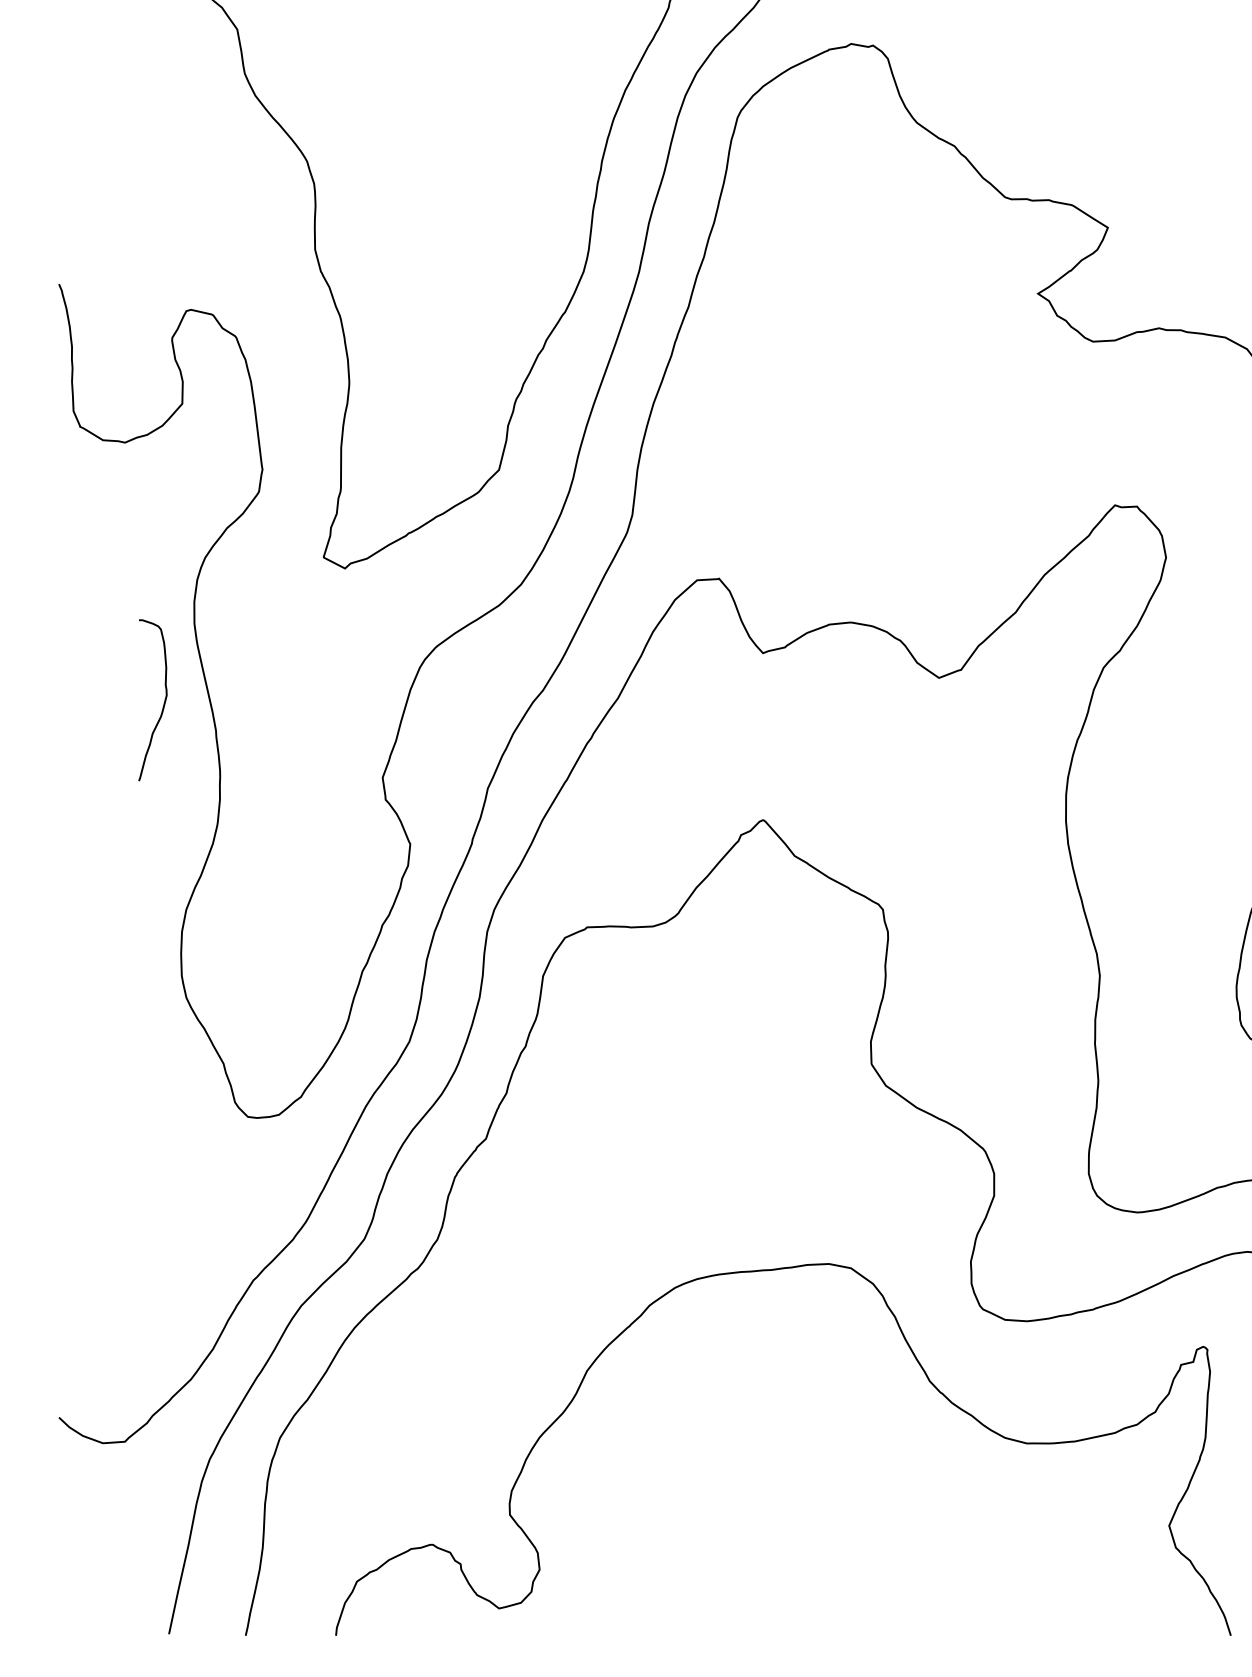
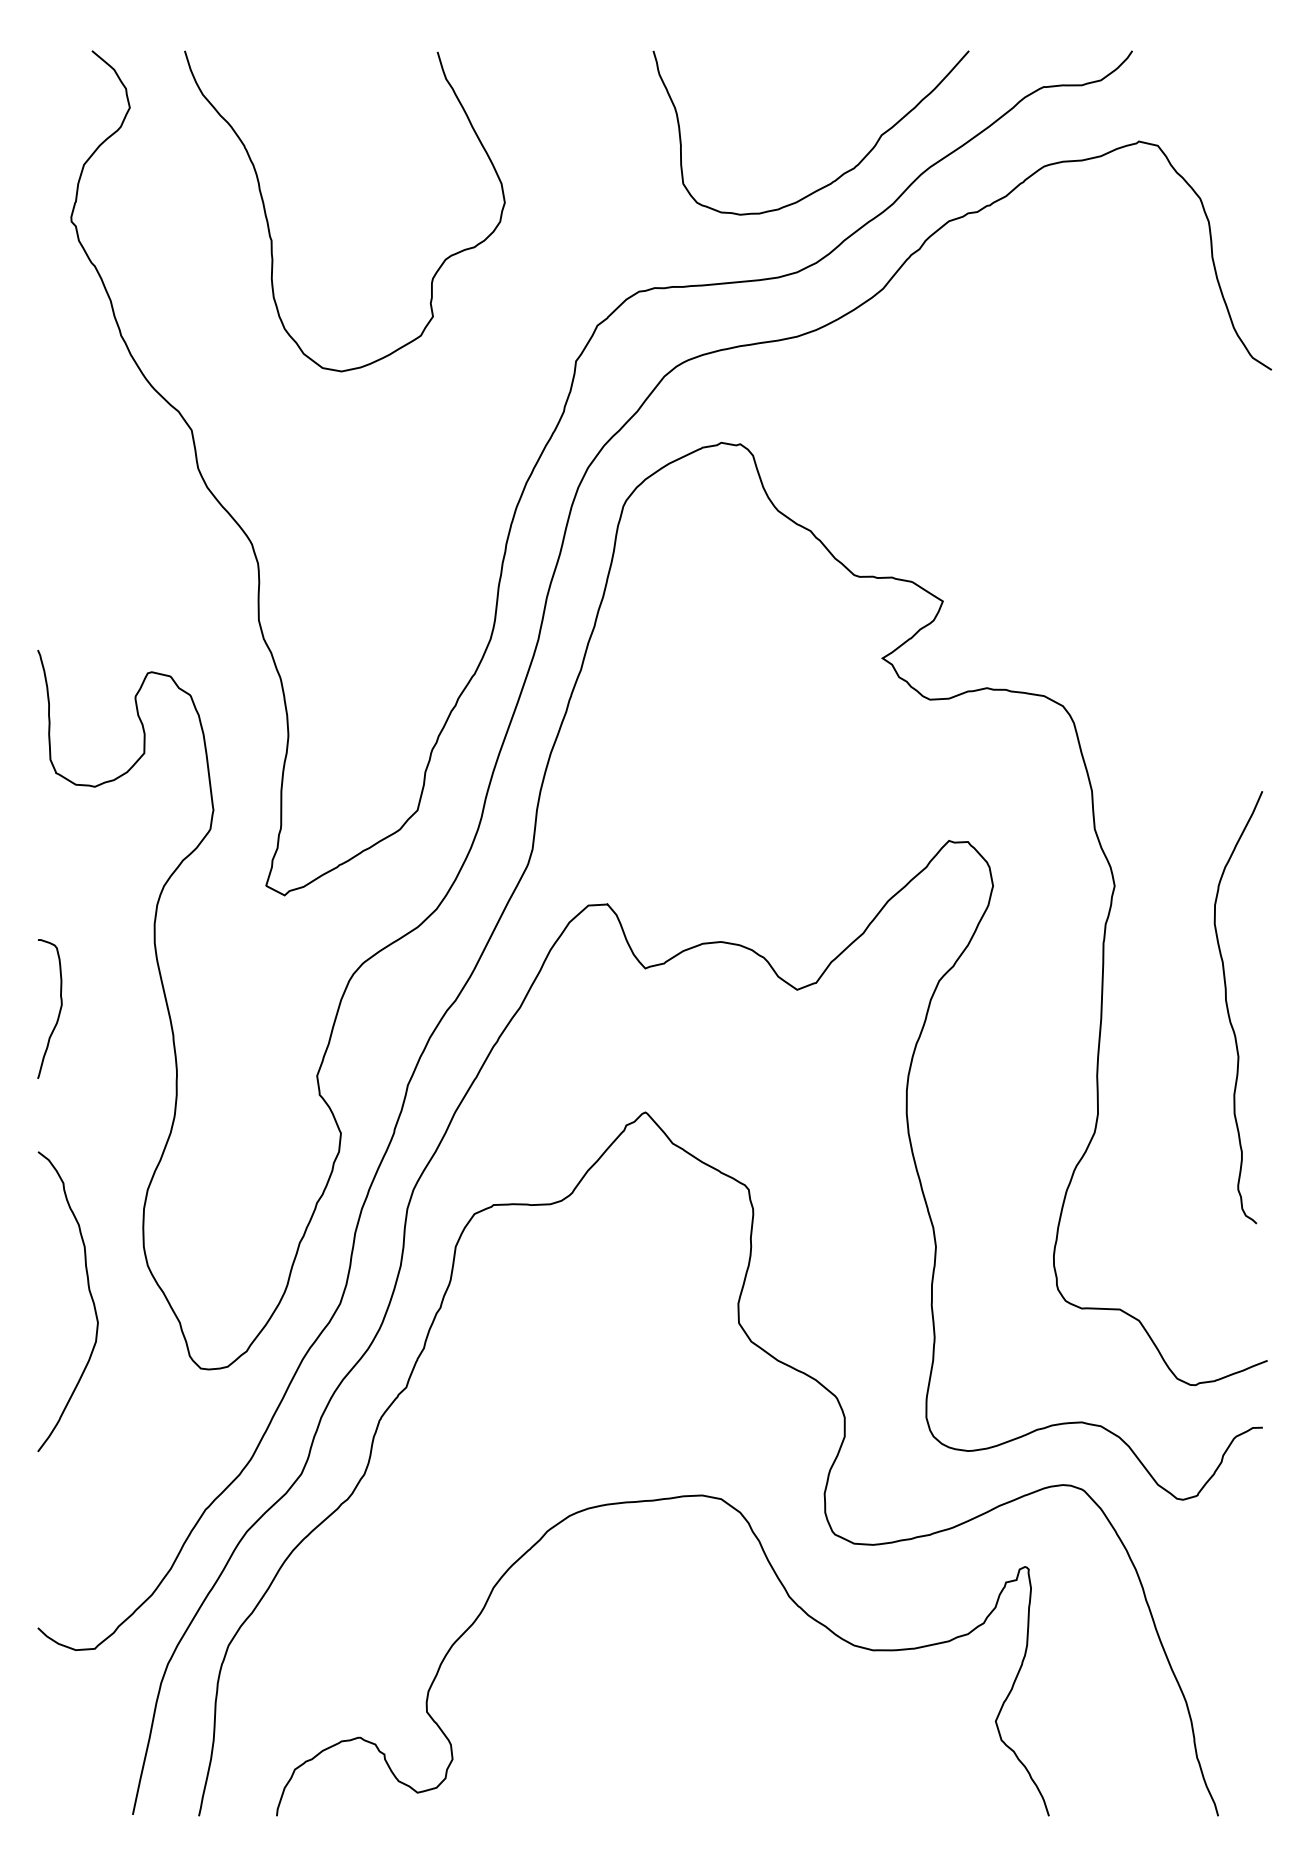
curve: (164, 700) -> (59, 1009), moved
curve: (118, 1029) -> (89, 1293), added

